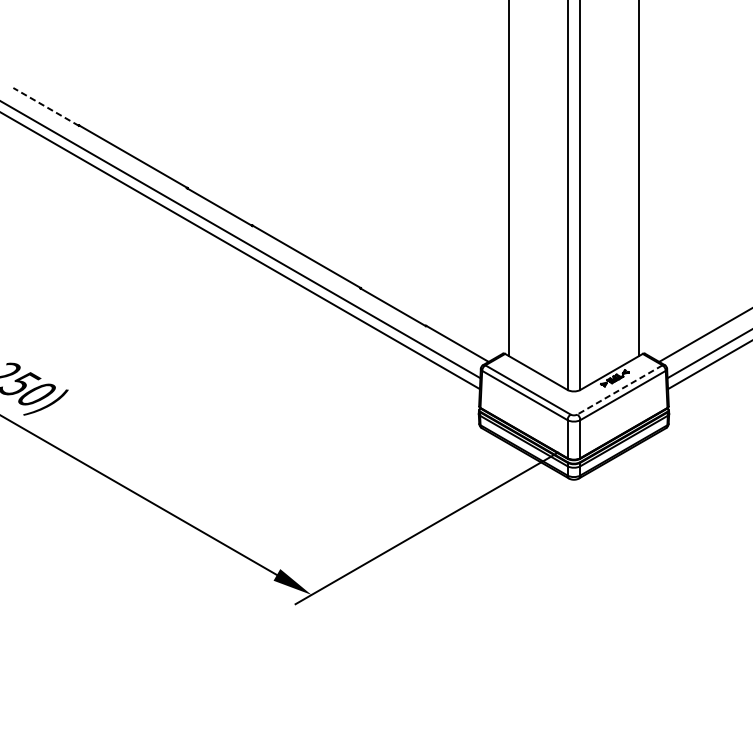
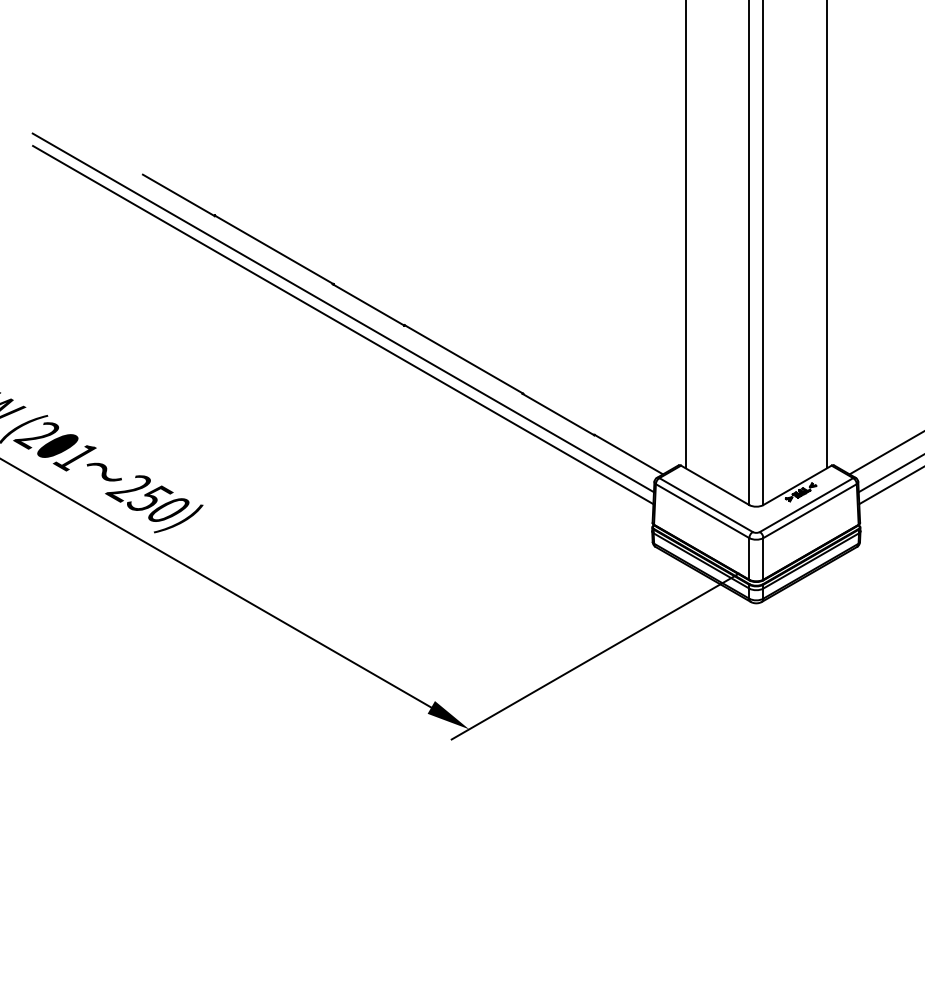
line: (45, 107) -> (178, 195), dashed -> solid
line: (619, 390) -> (806, 505), dashed -> solid

